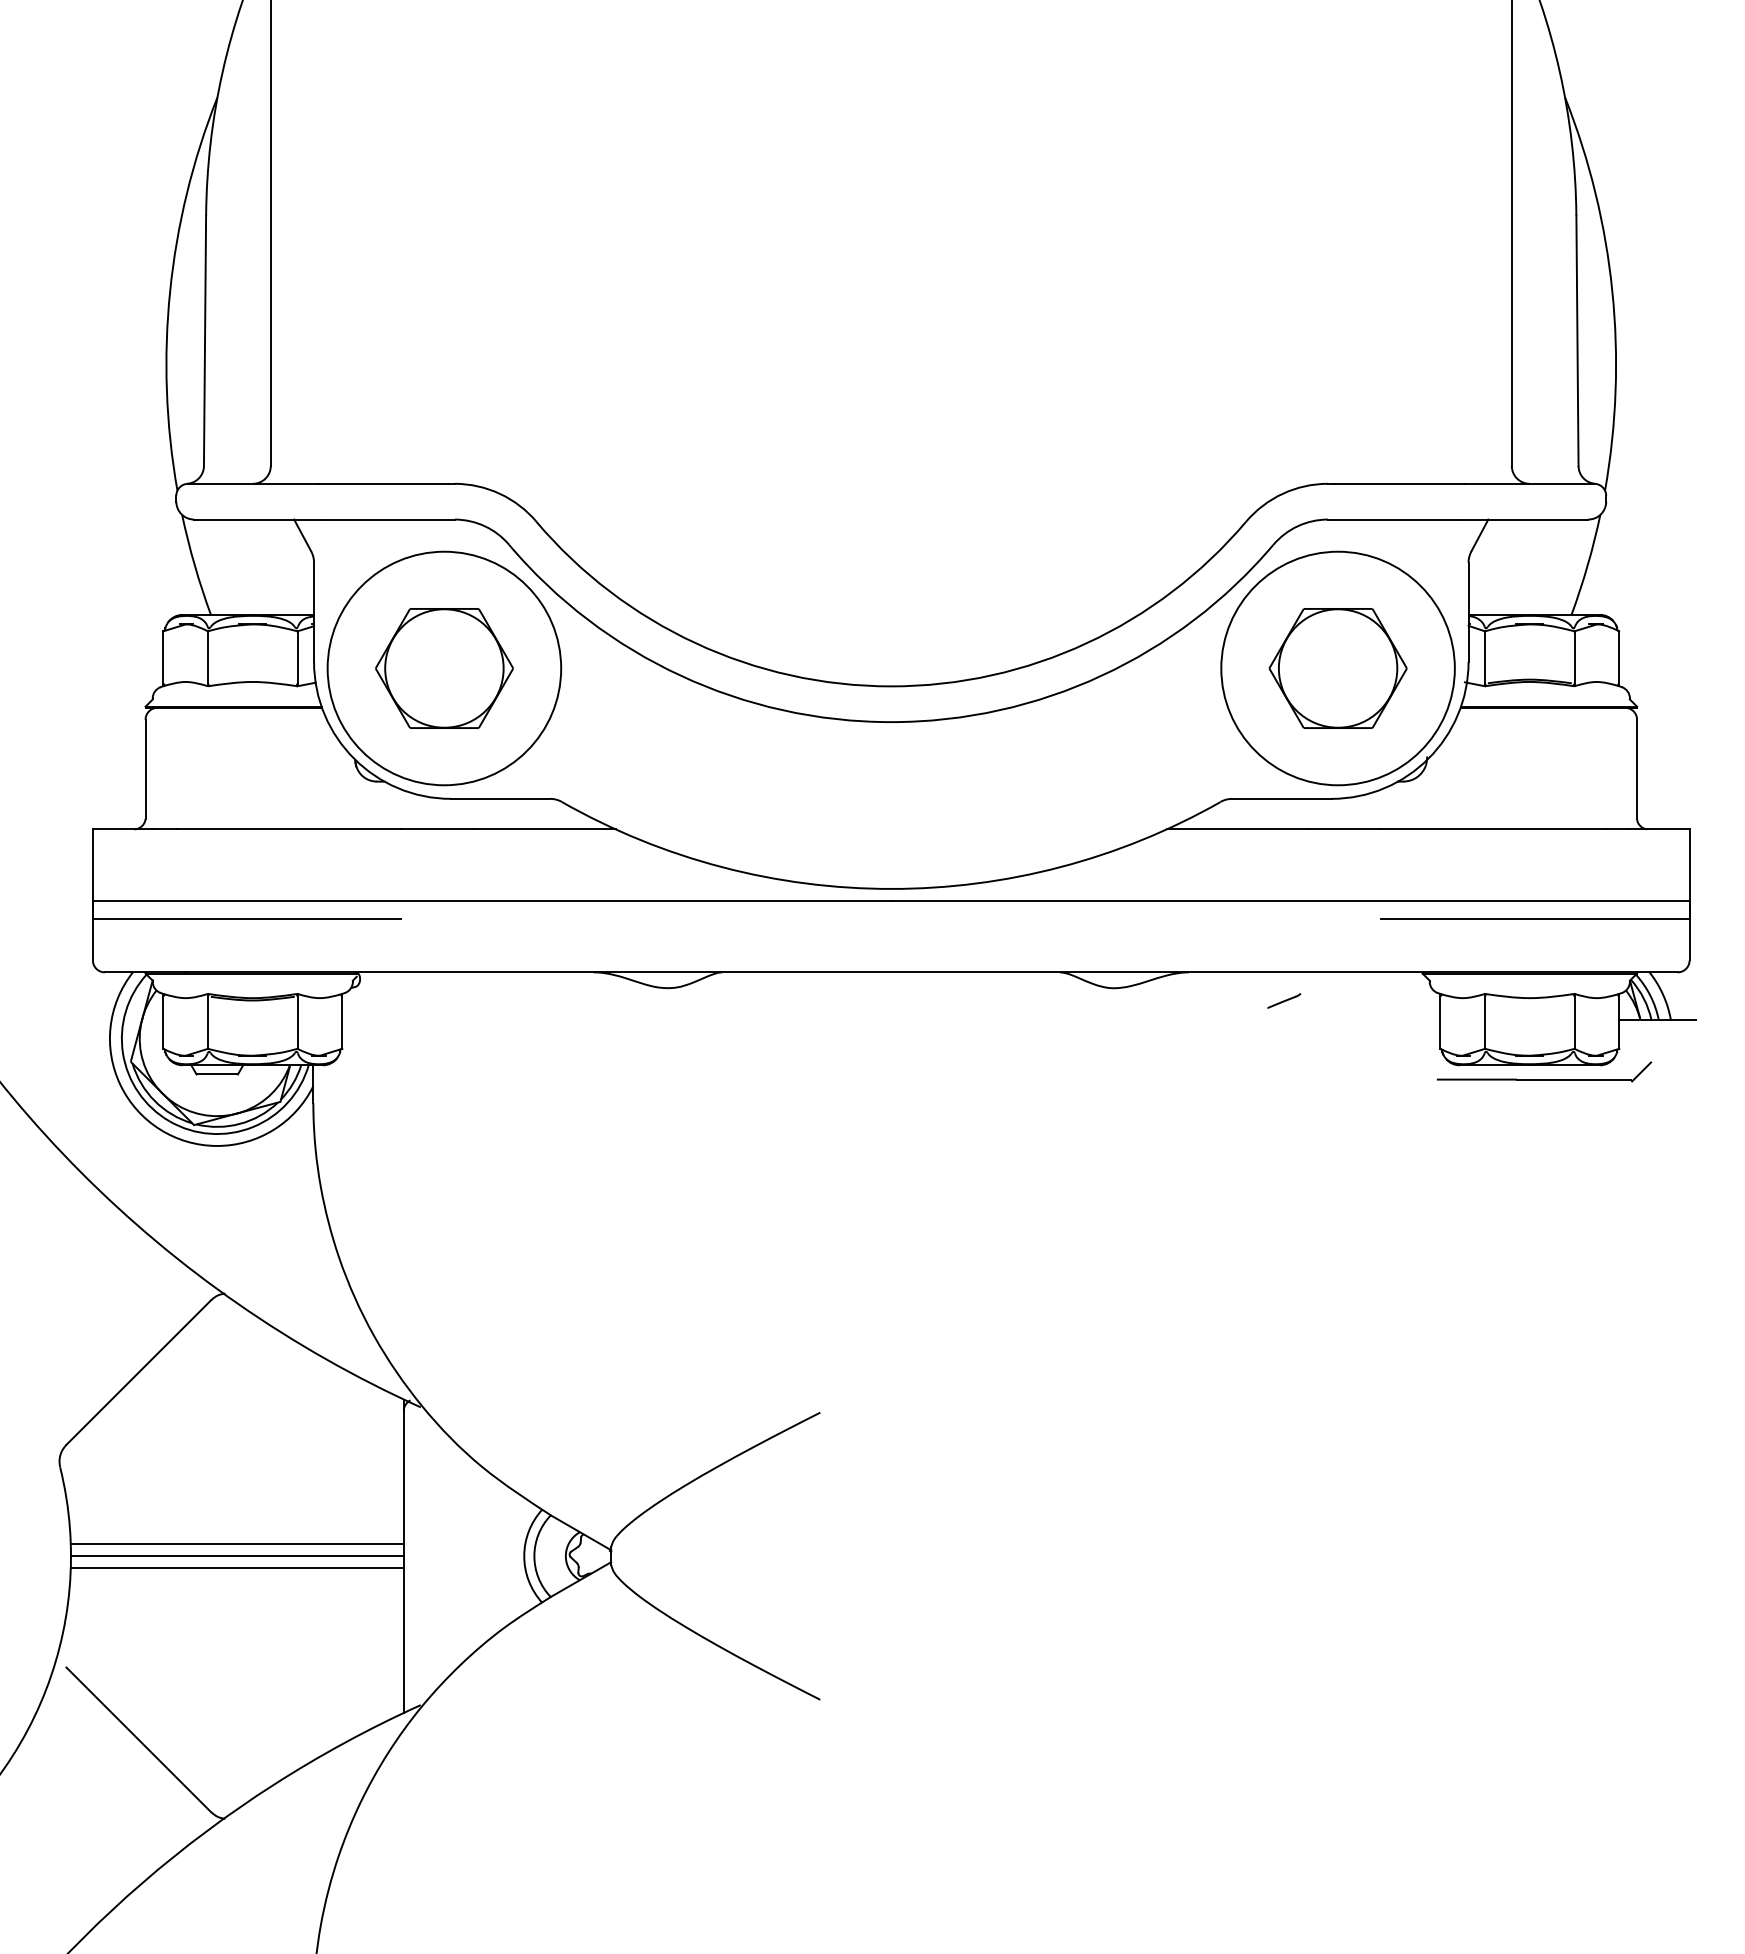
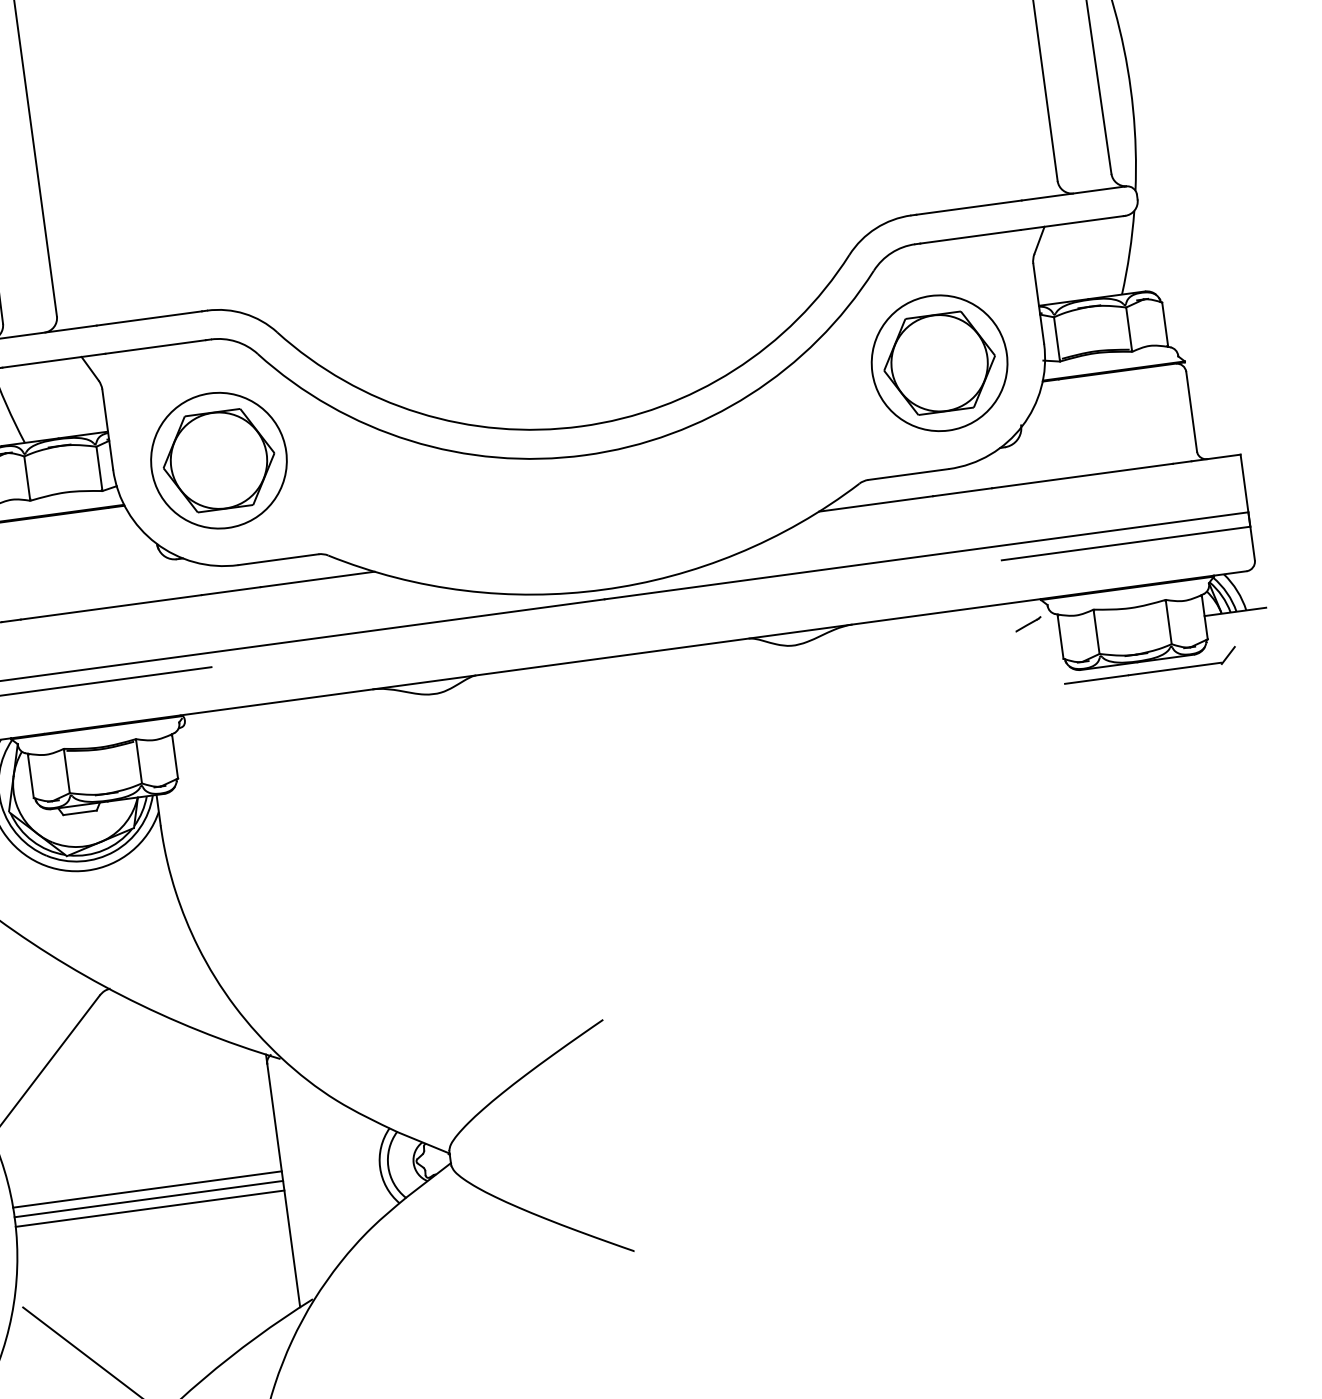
circle: (444, 668) -> (219, 460), size x0.71
circle: (1337, 668) -> (939, 363), size x0.71
line: (1284, 1000) -> (1028, 623), moved

